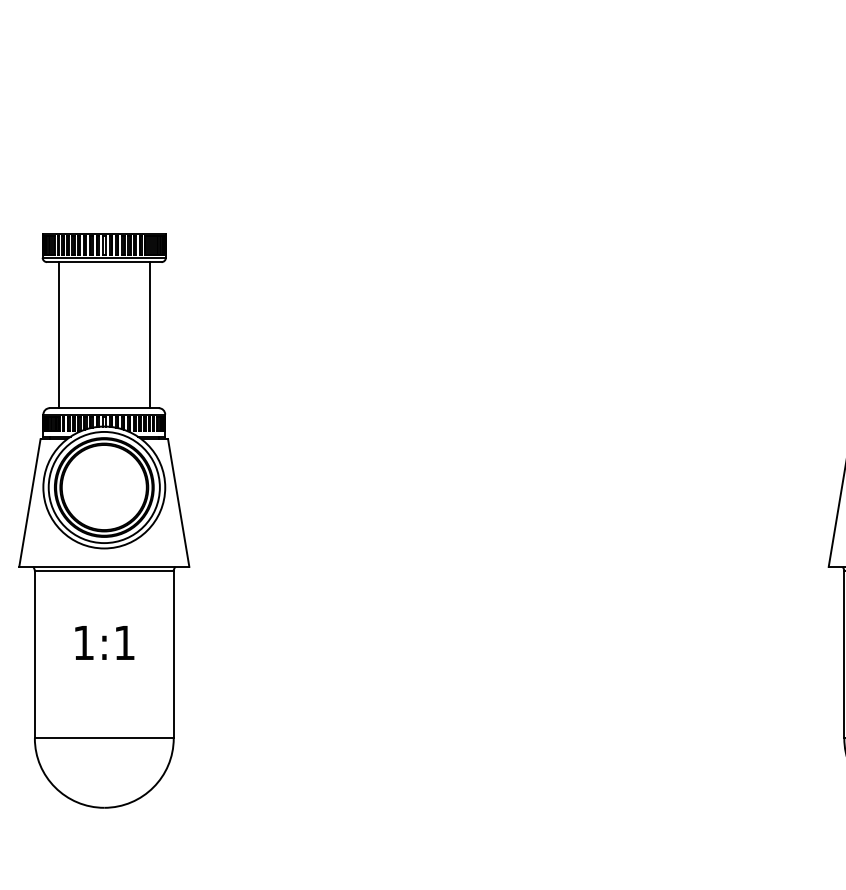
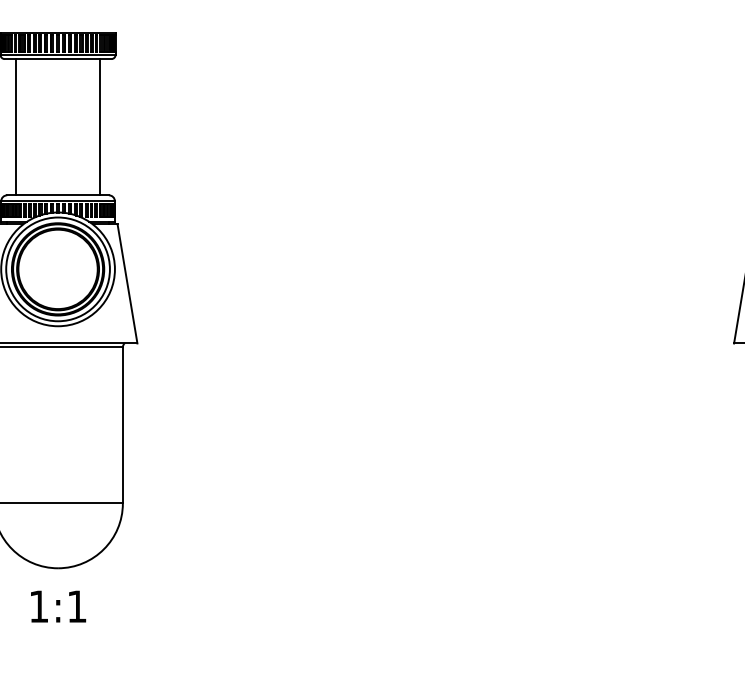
text: (104, 642) -> (58, 606), moved

